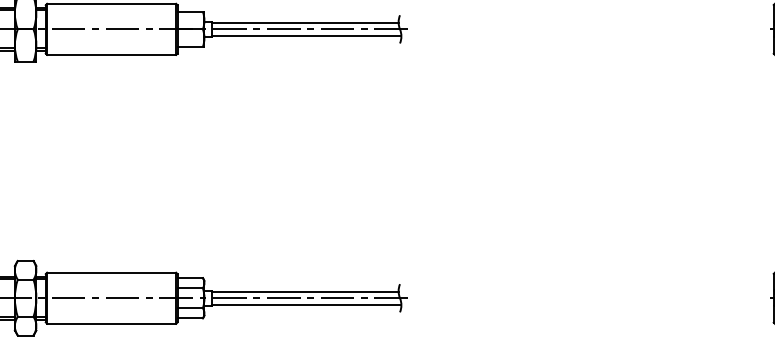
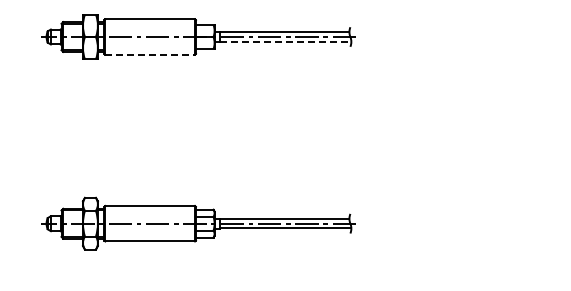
line: (306, 35) -> (285, 41), solid -> dashed
line: (112, 54) -> (150, 54), solid -> dashed

